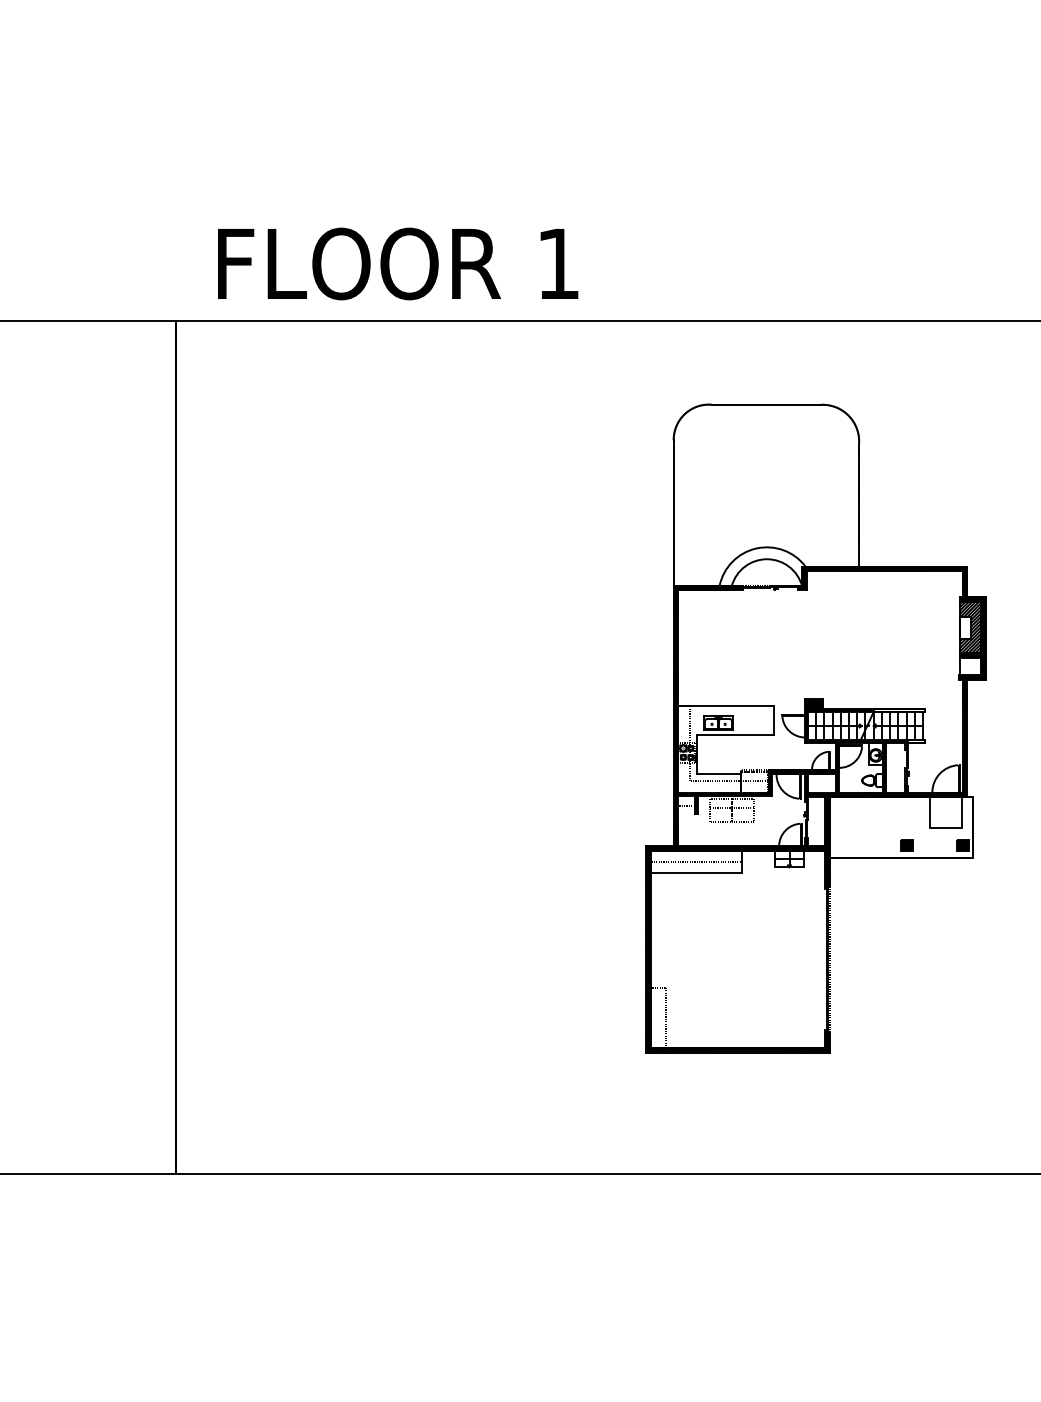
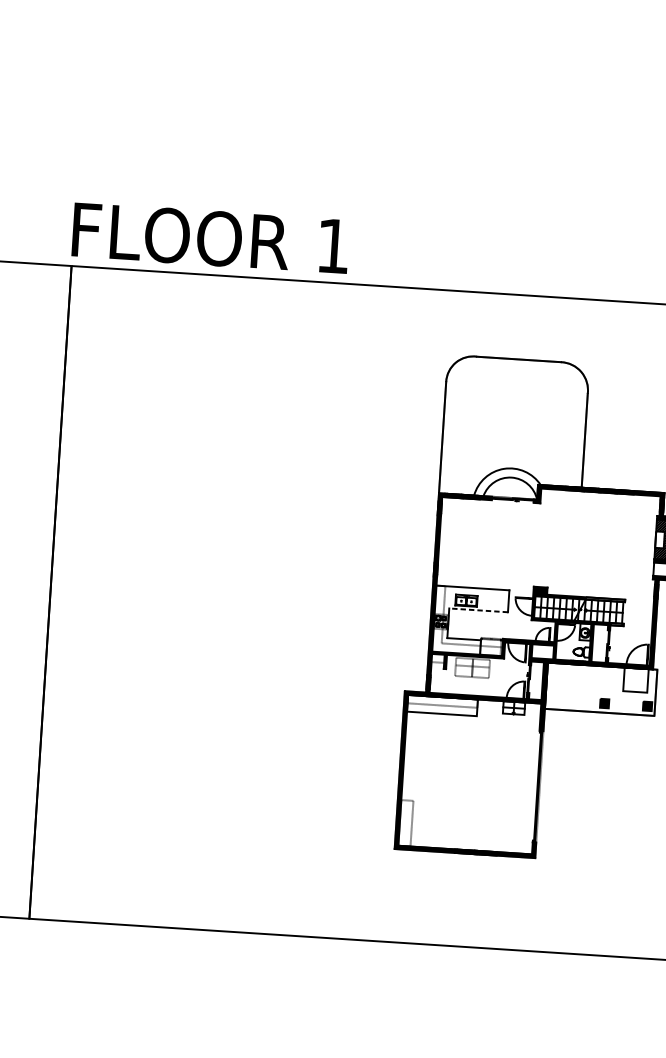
text: (398, 263) -> (211, 237), moved
line: (734, 734) -> (478, 610), solid -> dashed

